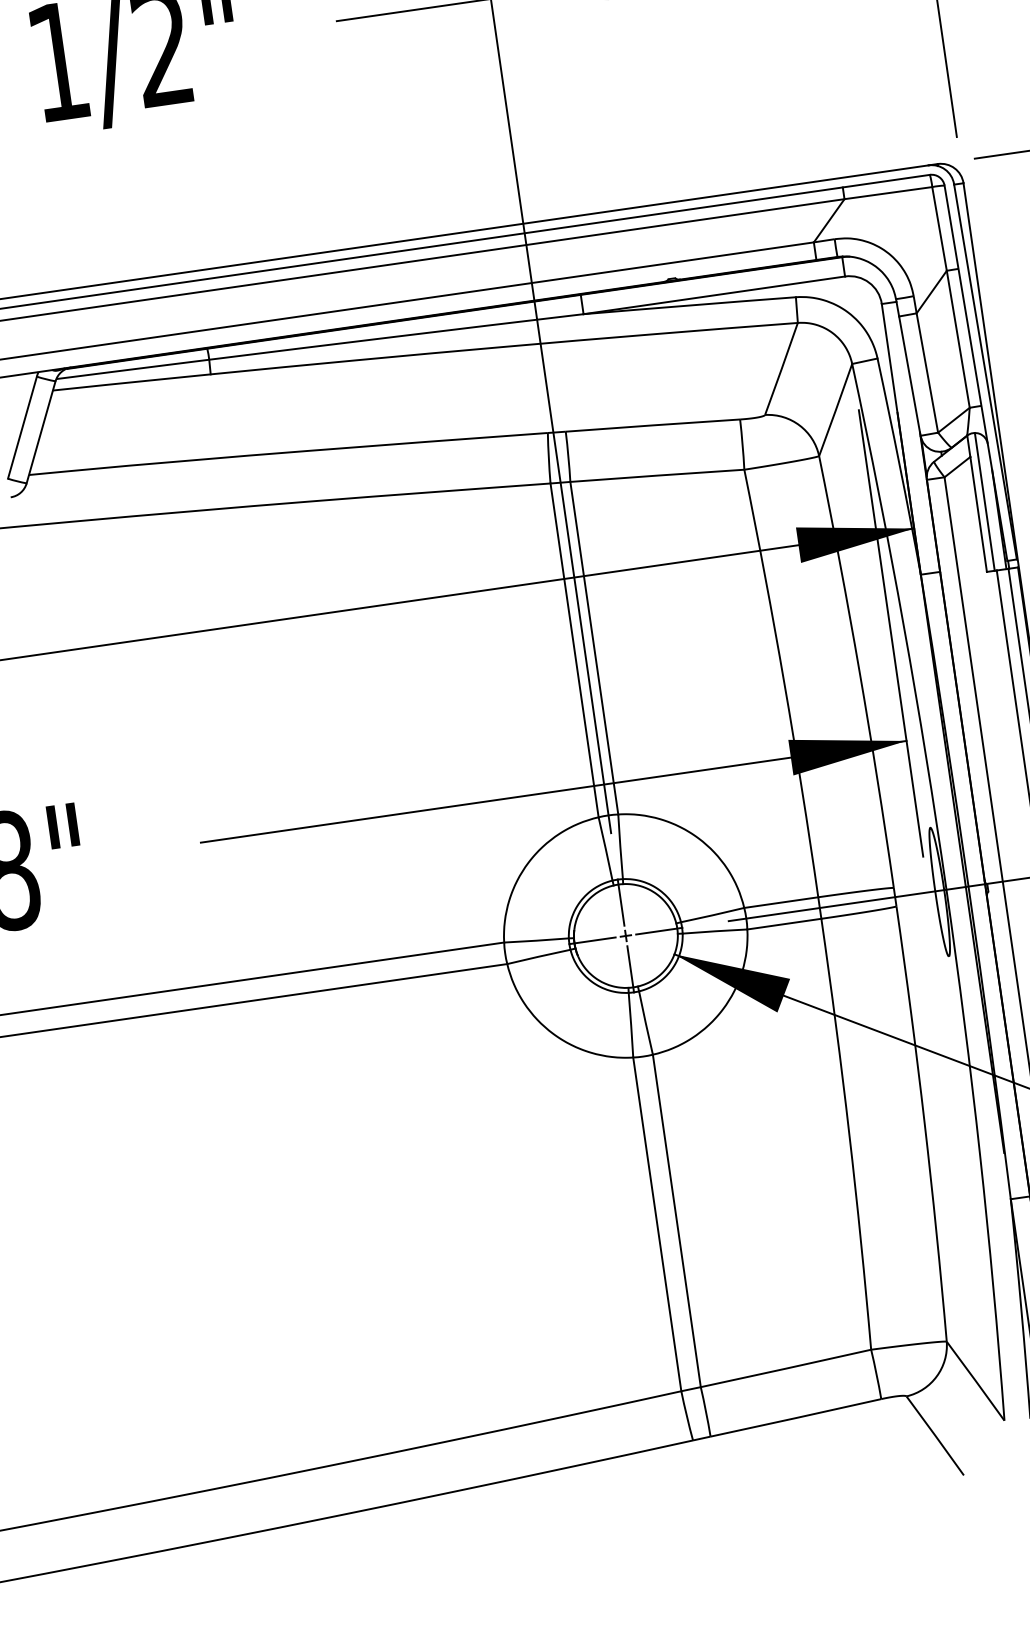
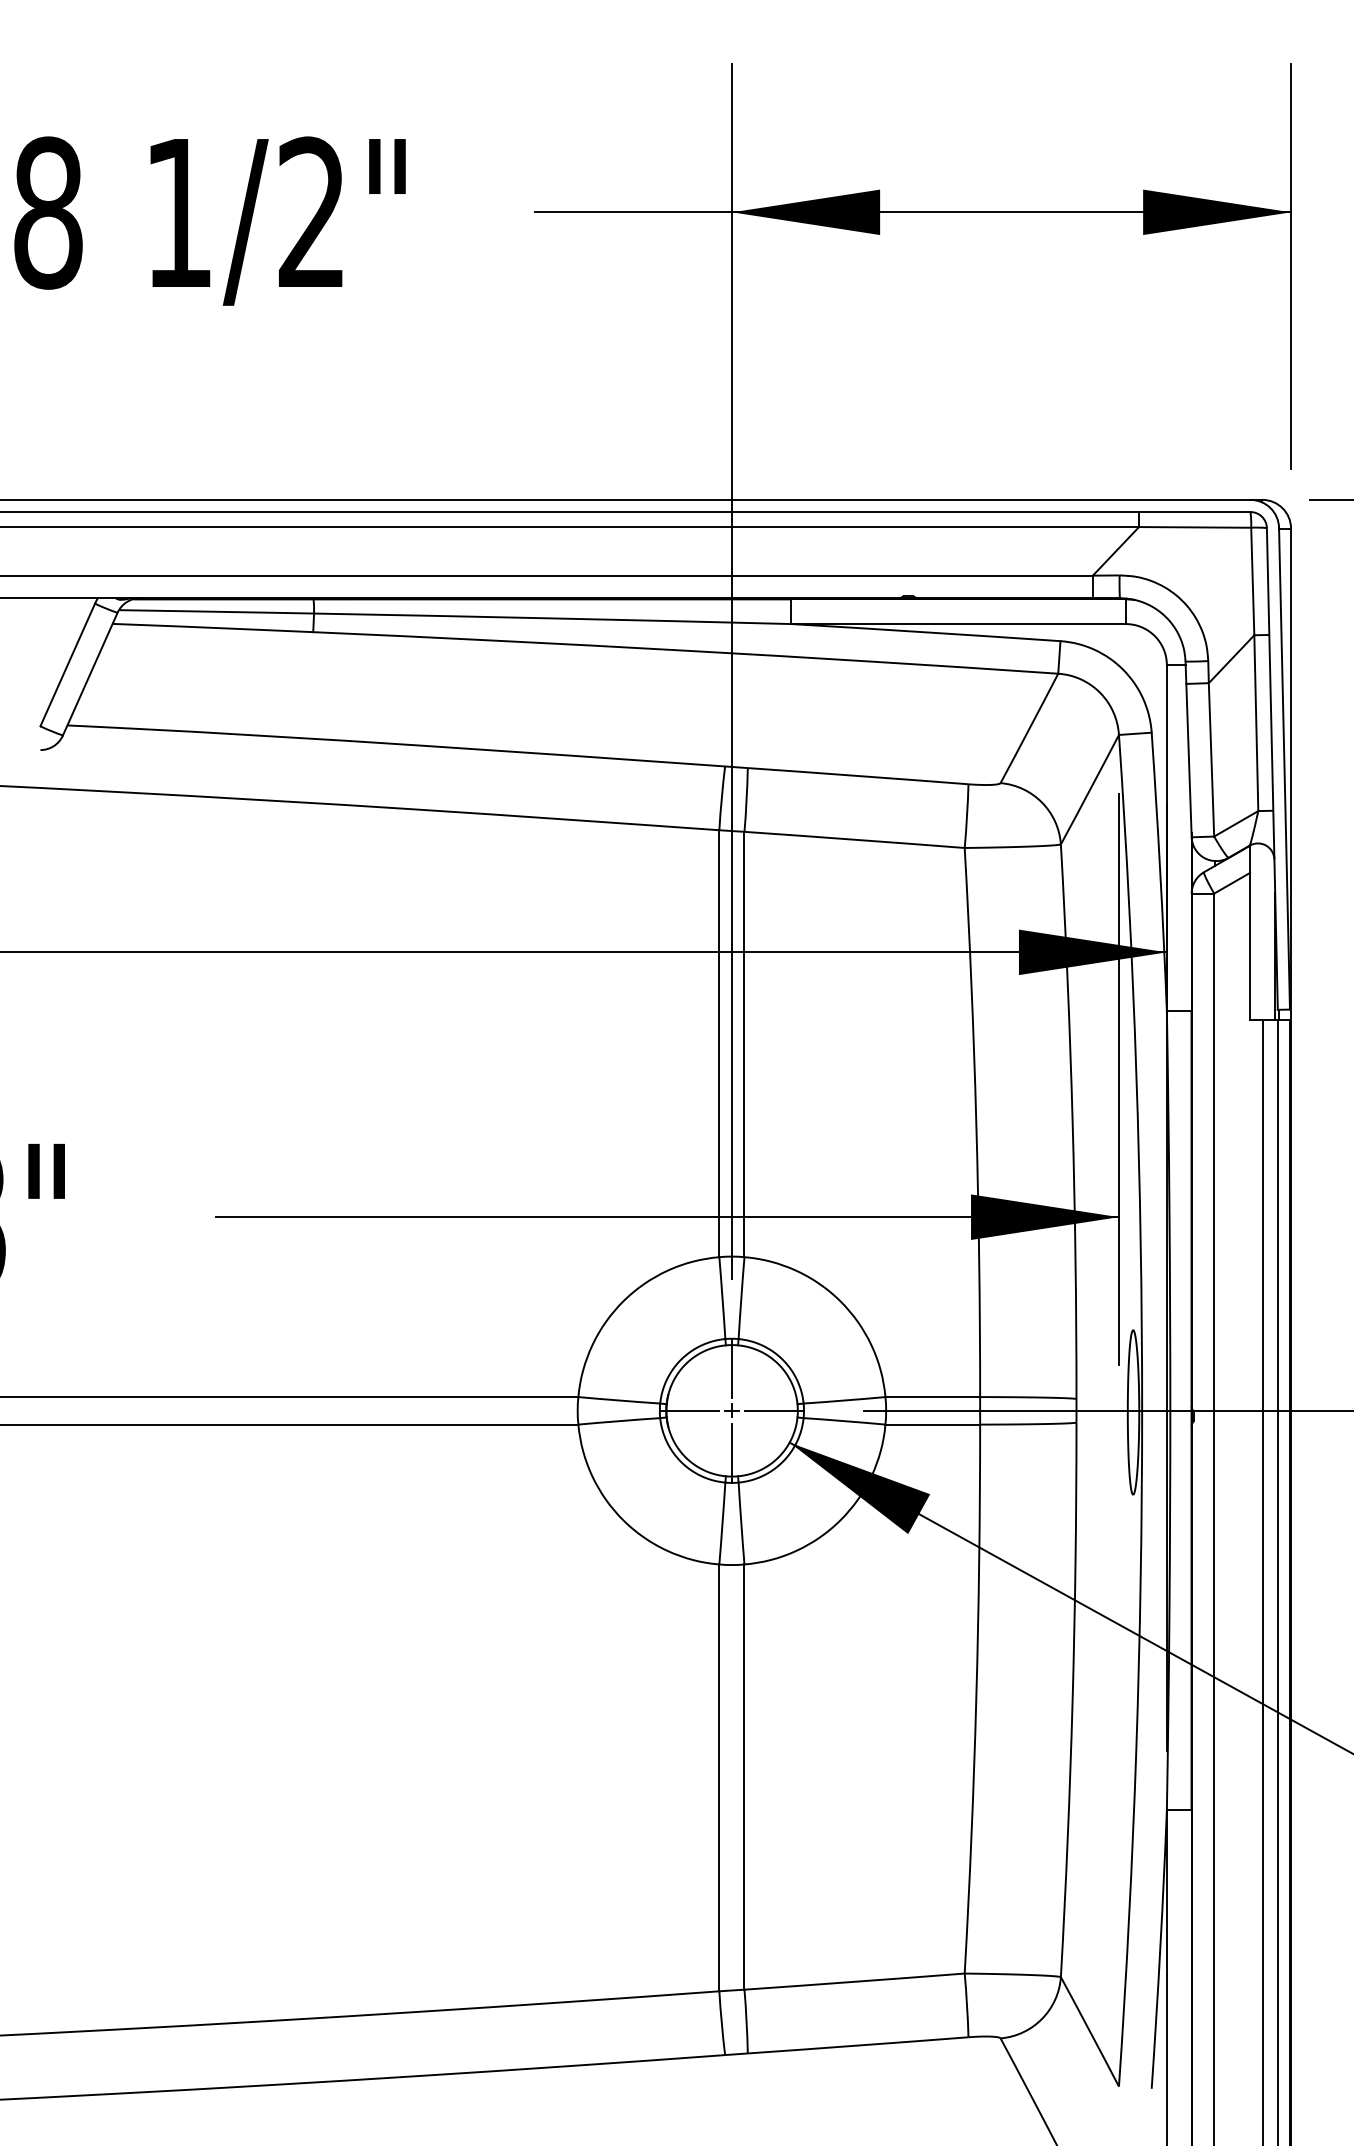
line: (985, 501) -> (1260, 931), removed

